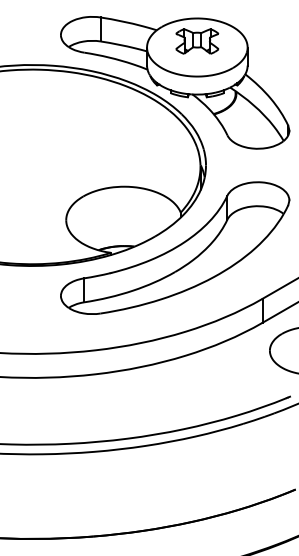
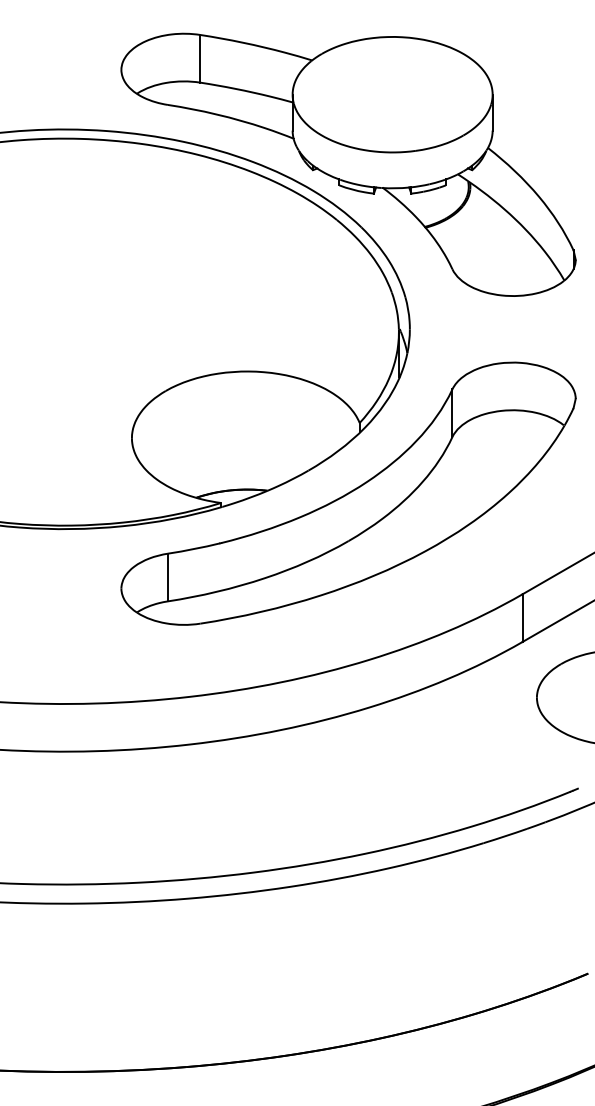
part: (197, 41) -> (392, 82), removed

